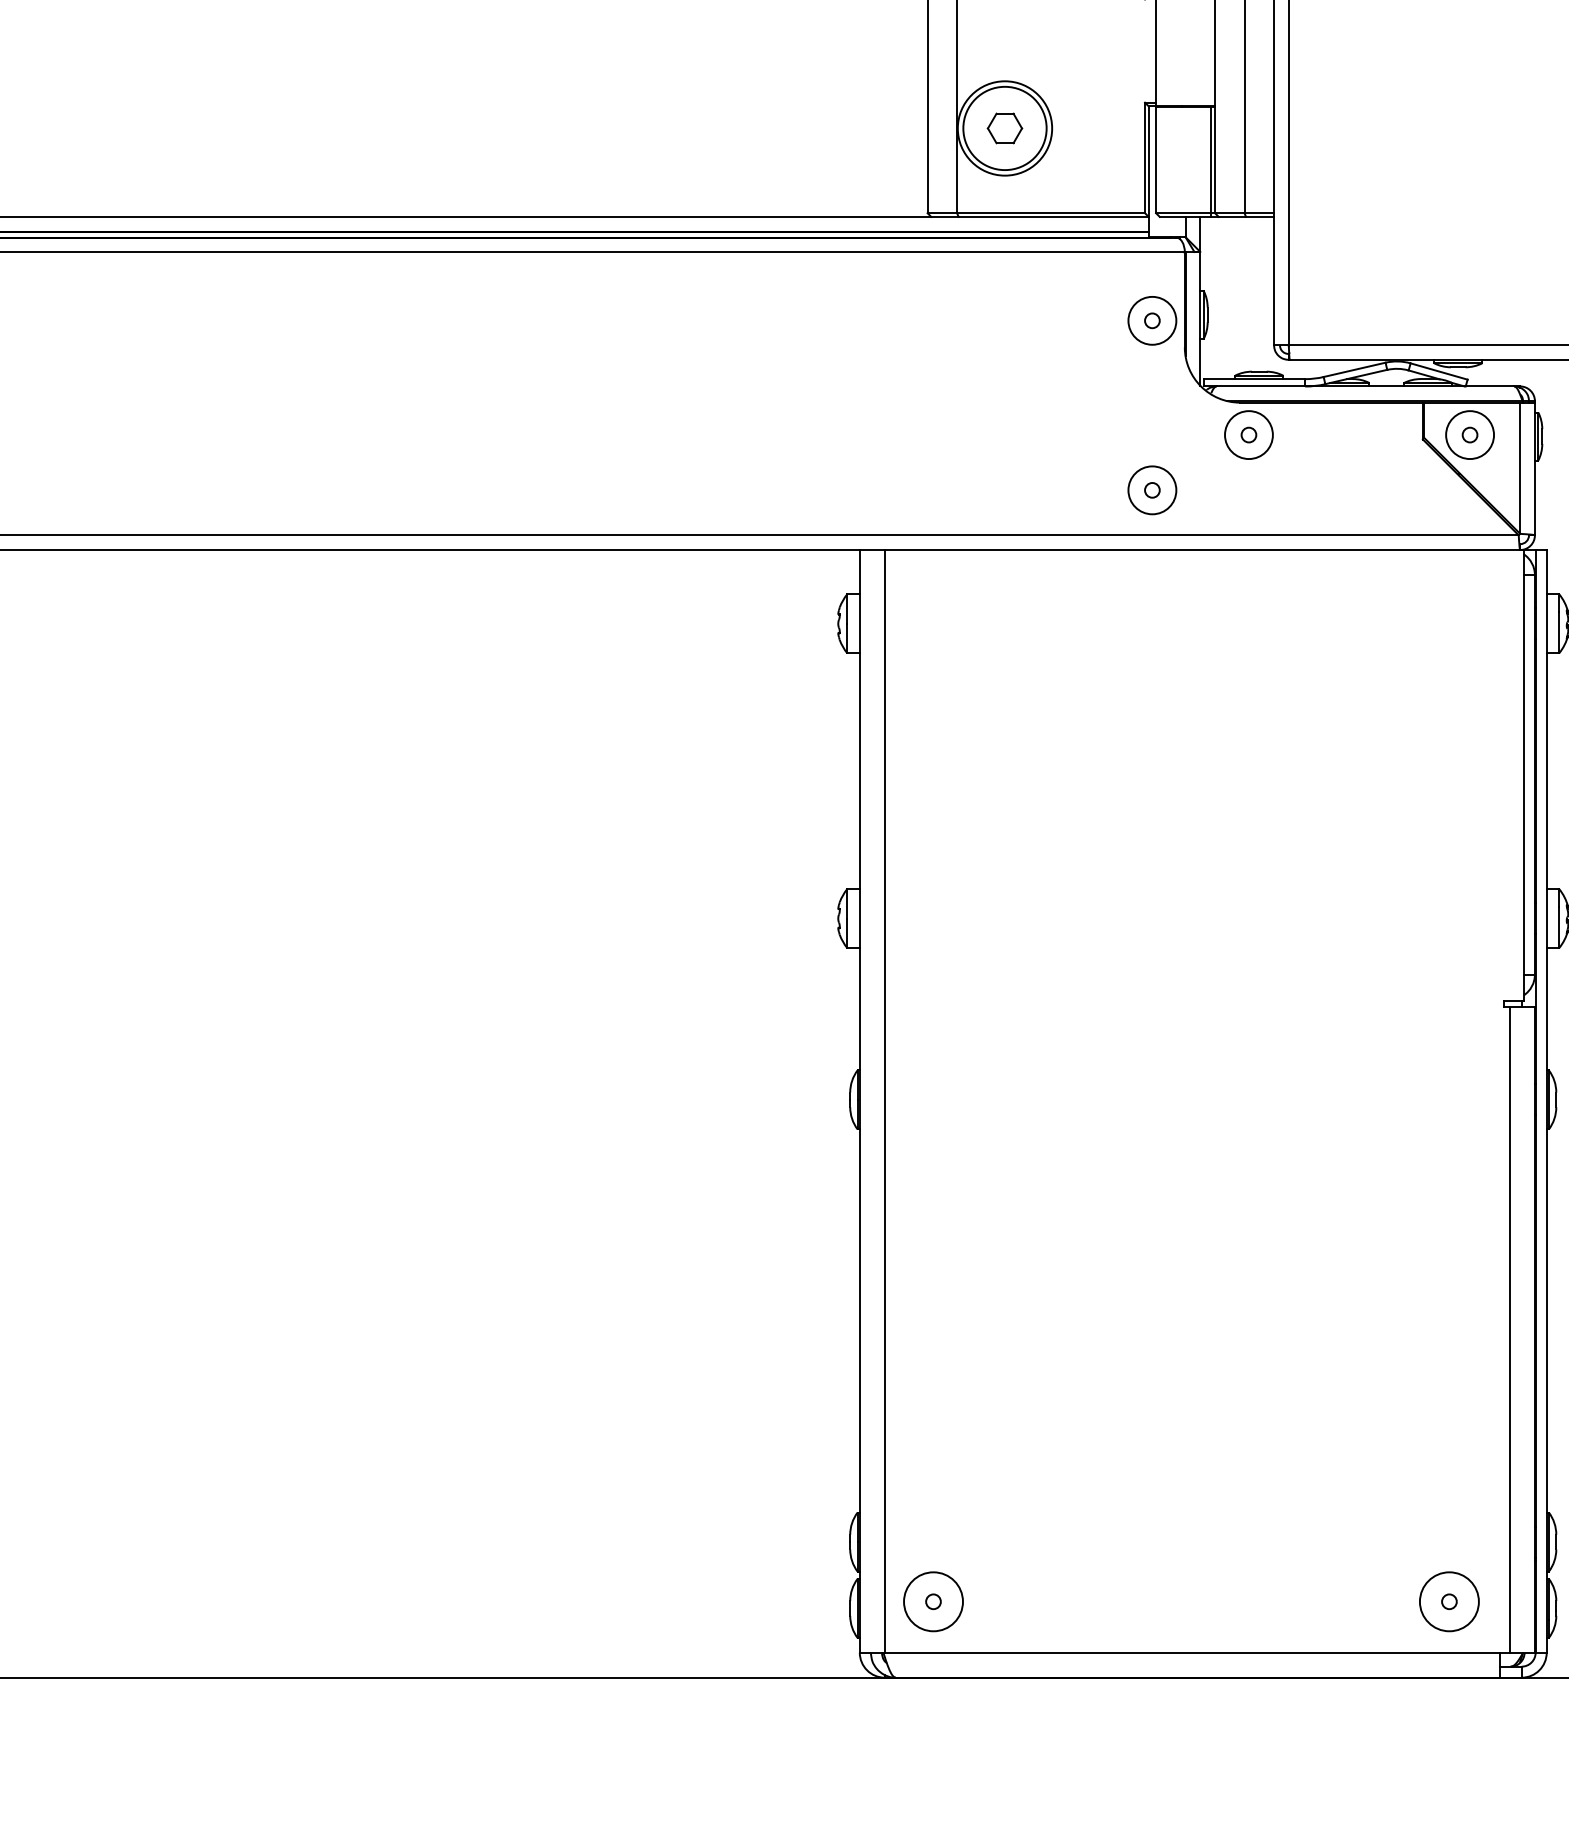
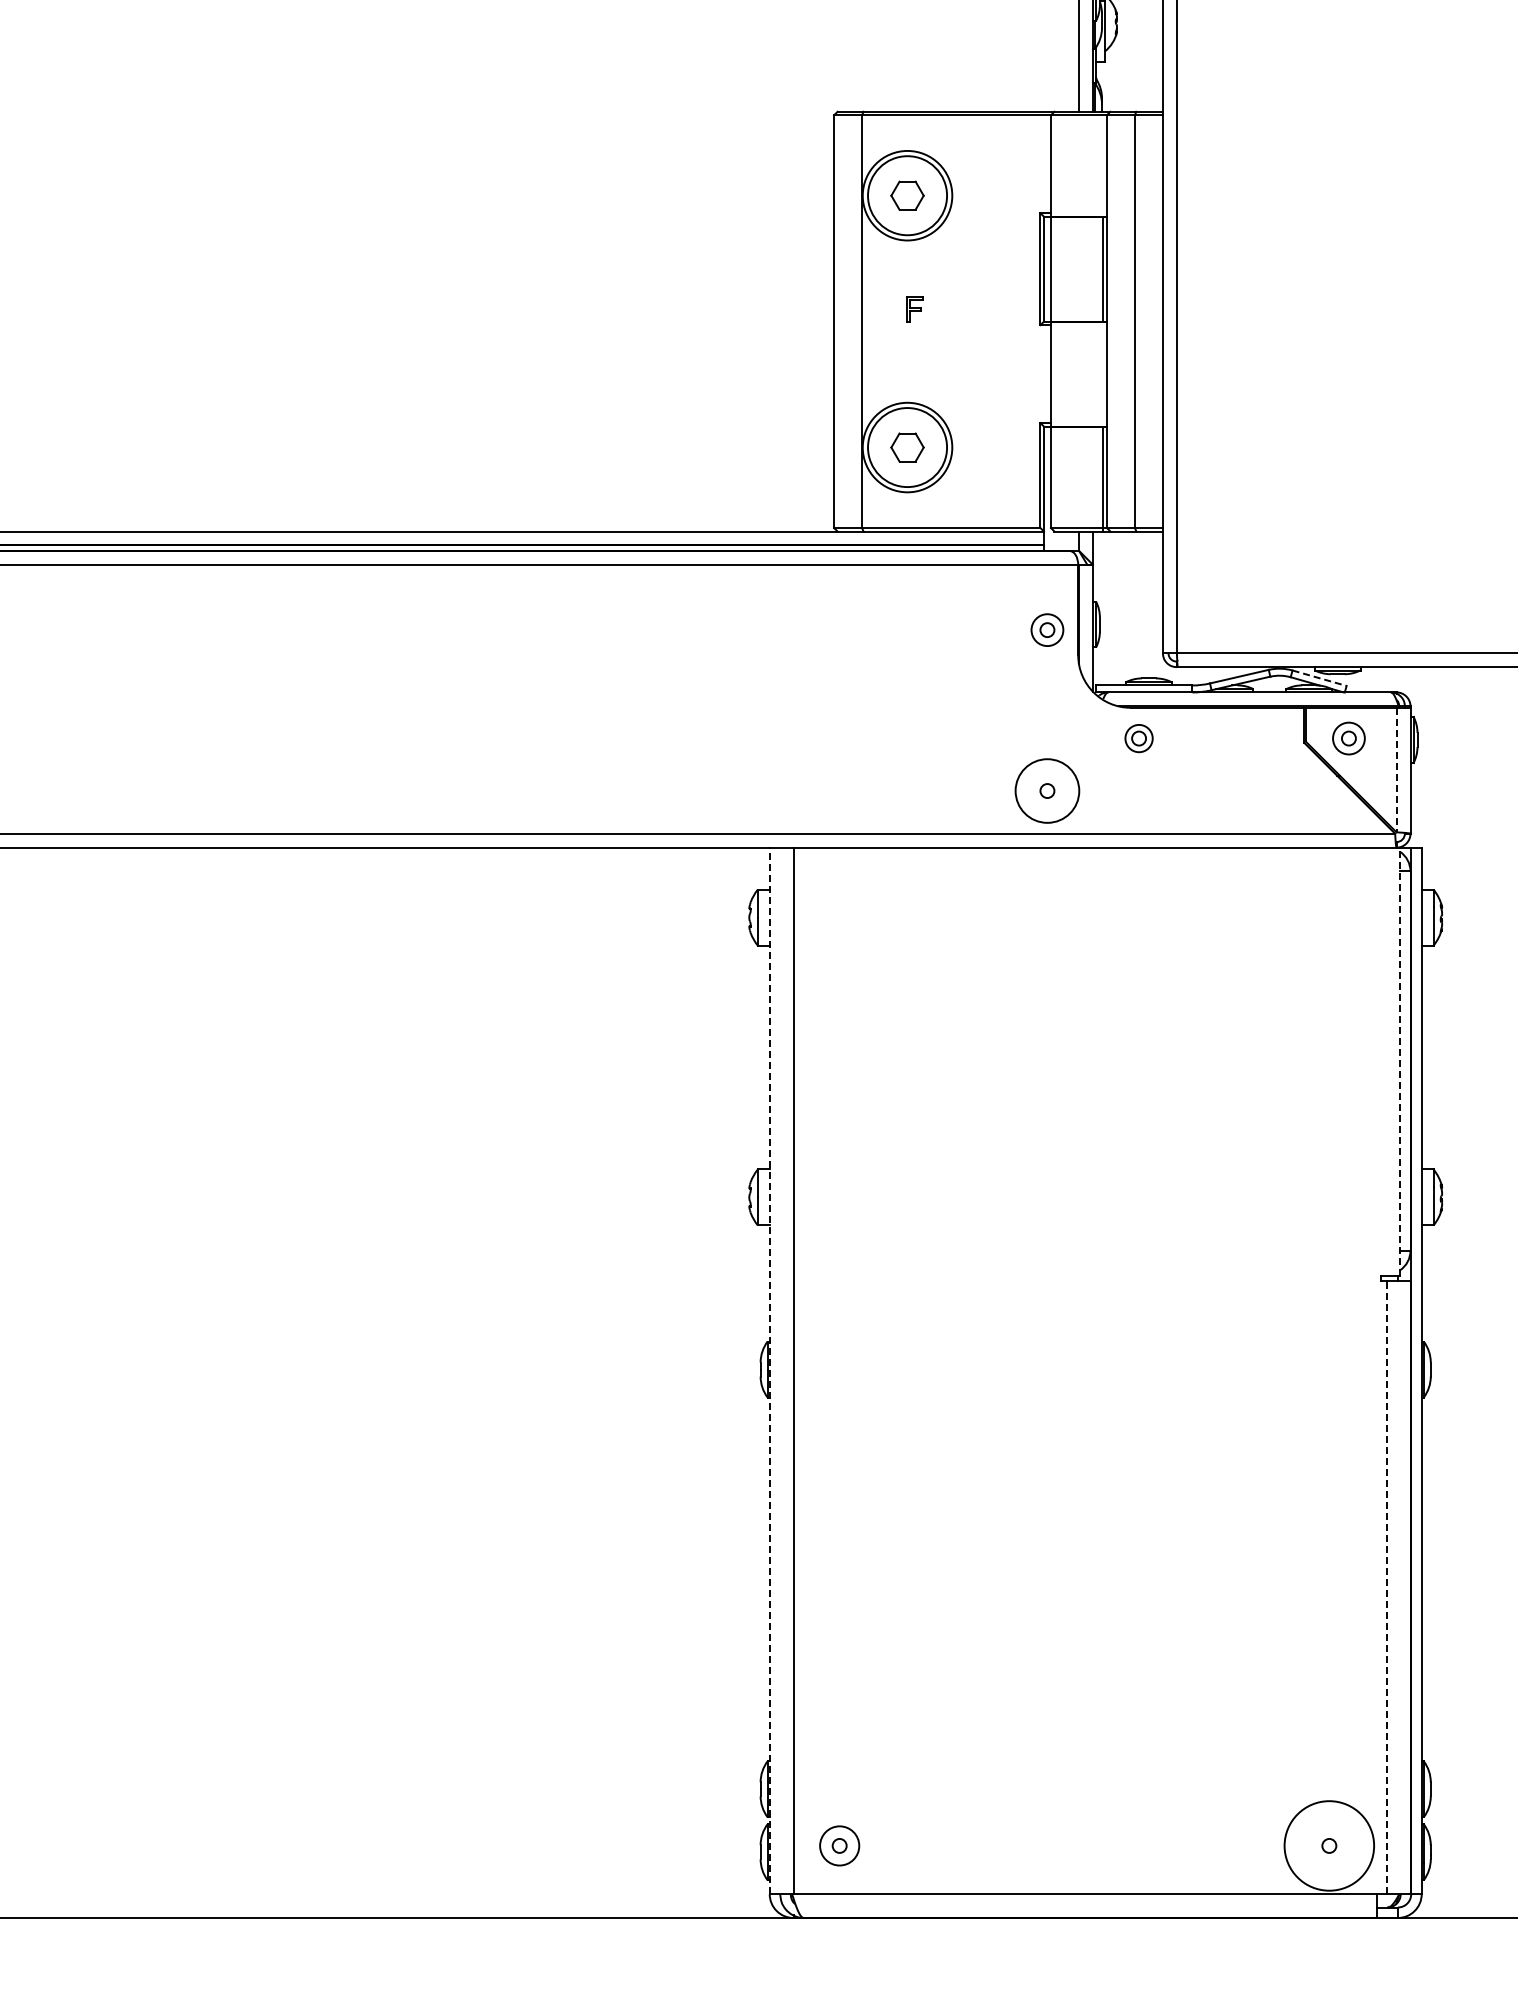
circle: (1152, 320) -> (1047, 629), size x0.7
line: (1440, 371) -> (1320, 678), solid -> dashed
circle: (1248, 435) -> (1138, 738), size x0.6
circle: (1469, 435) -> (1348, 738), size x0.7
line: (1520, 468) -> (1396, 770), solid -> dashed
circle: (1152, 489) -> (1047, 790), size x1.4
line: (1524, 775) -> (1400, 1061), solid -> dashed
line: (859, 1100) -> (769, 1370), solid -> dashed
line: (1509, 1329) -> (1386, 1587), solid -> dashed
circle: (933, 1601) -> (839, 1845), size x0.7
circle: (1449, 1601) -> (1329, 1845), size x1.6

